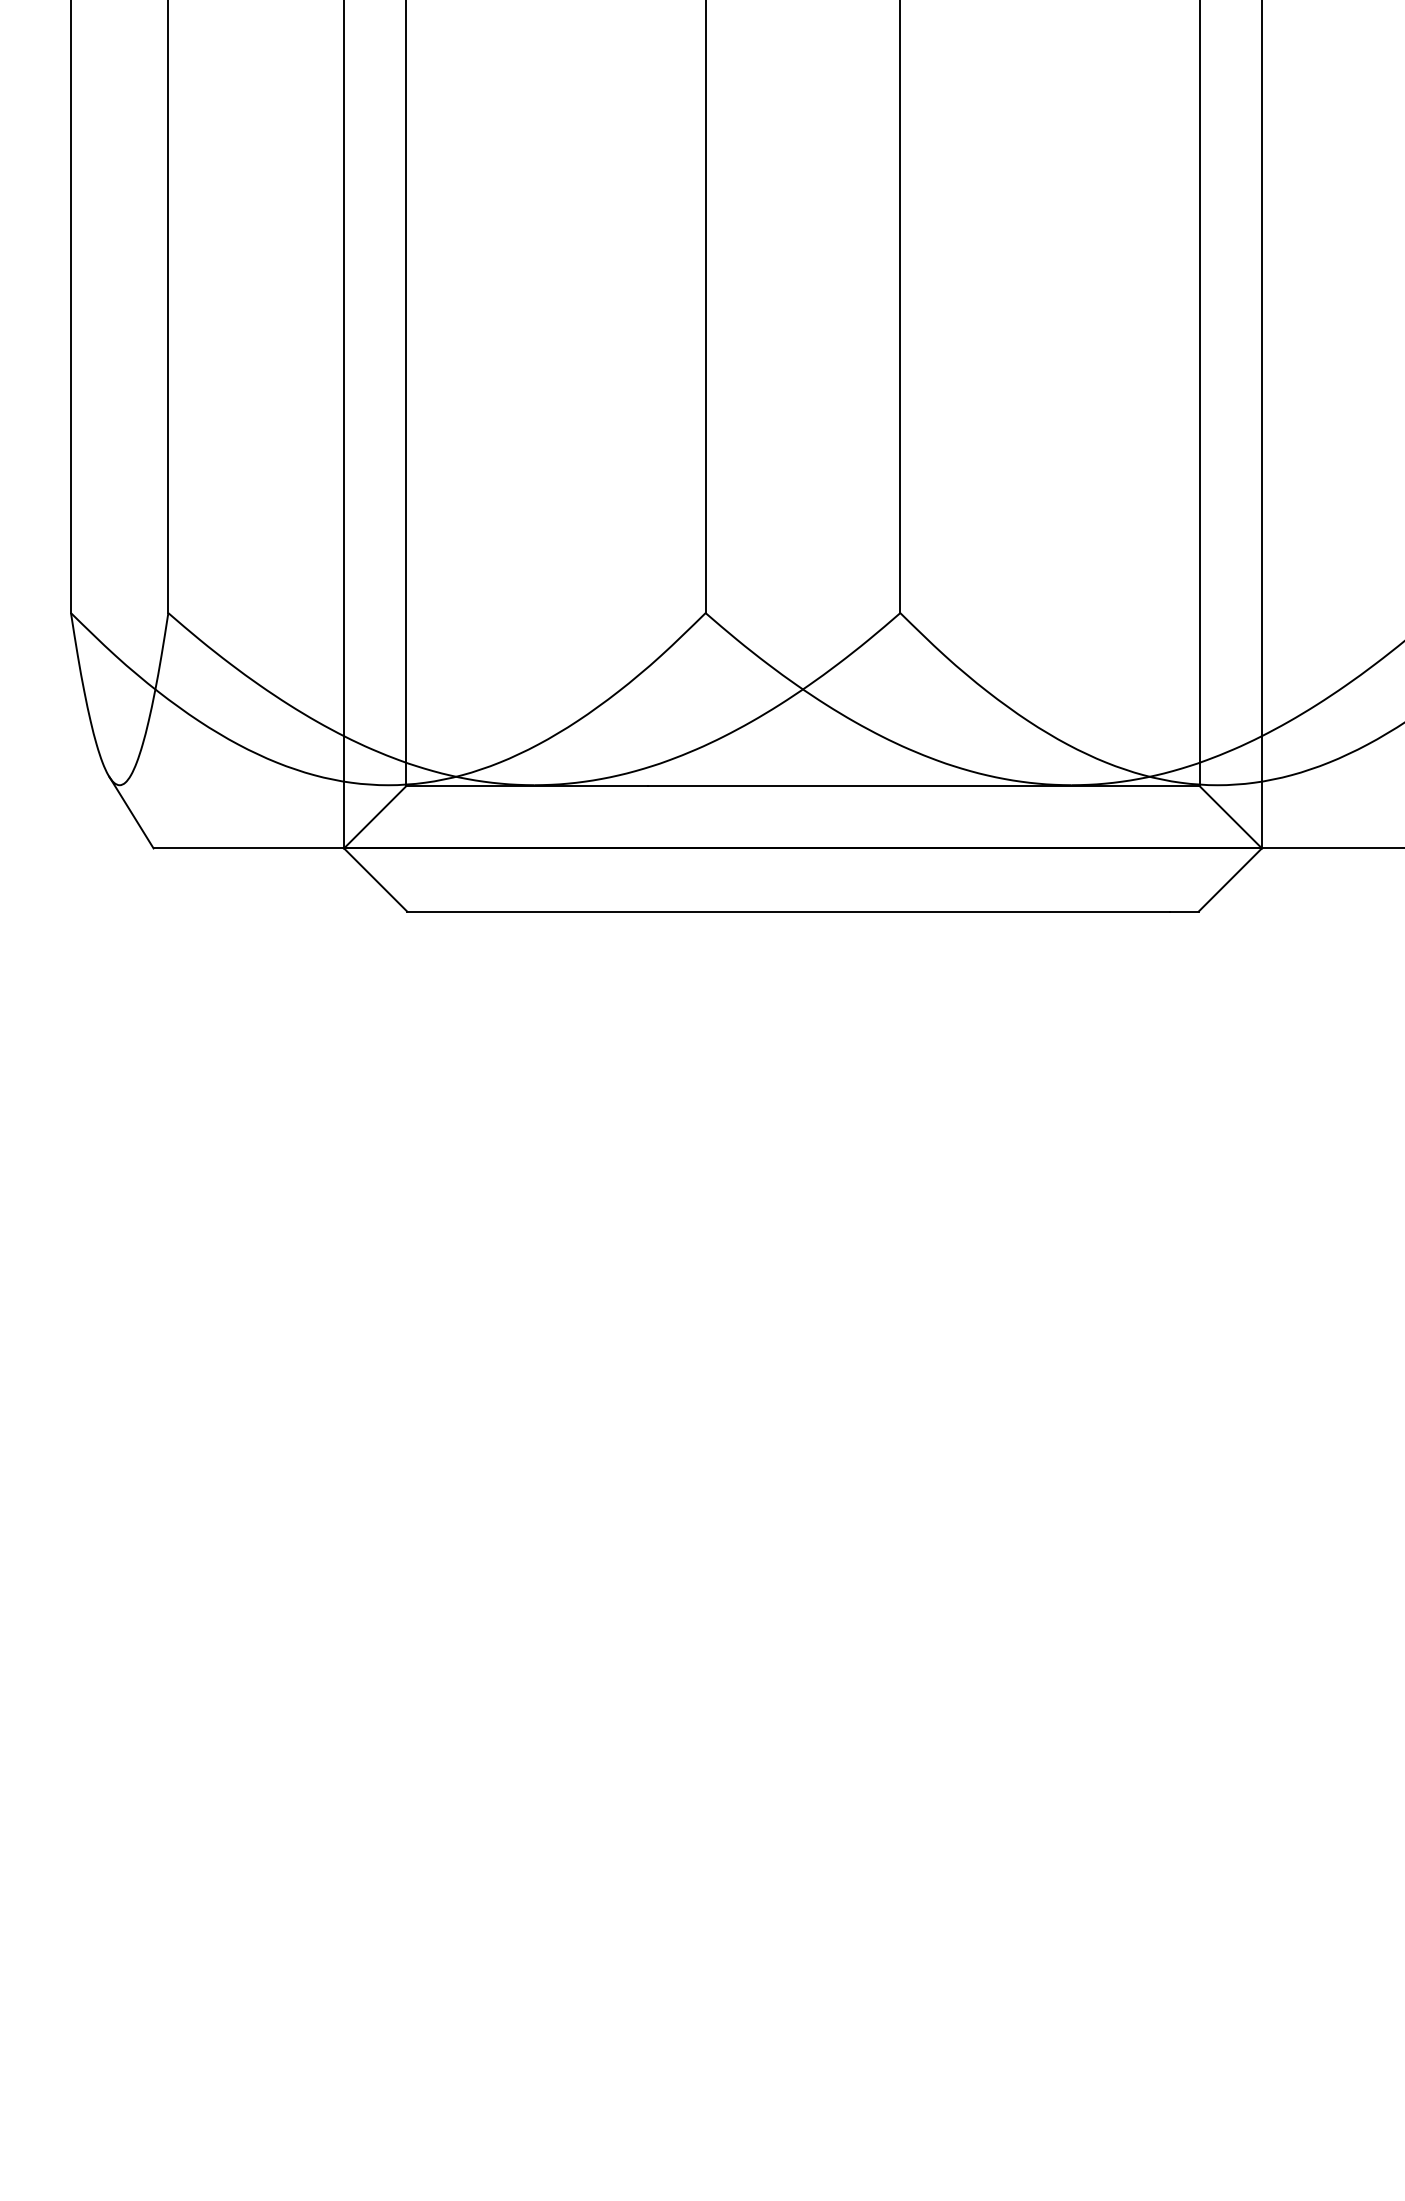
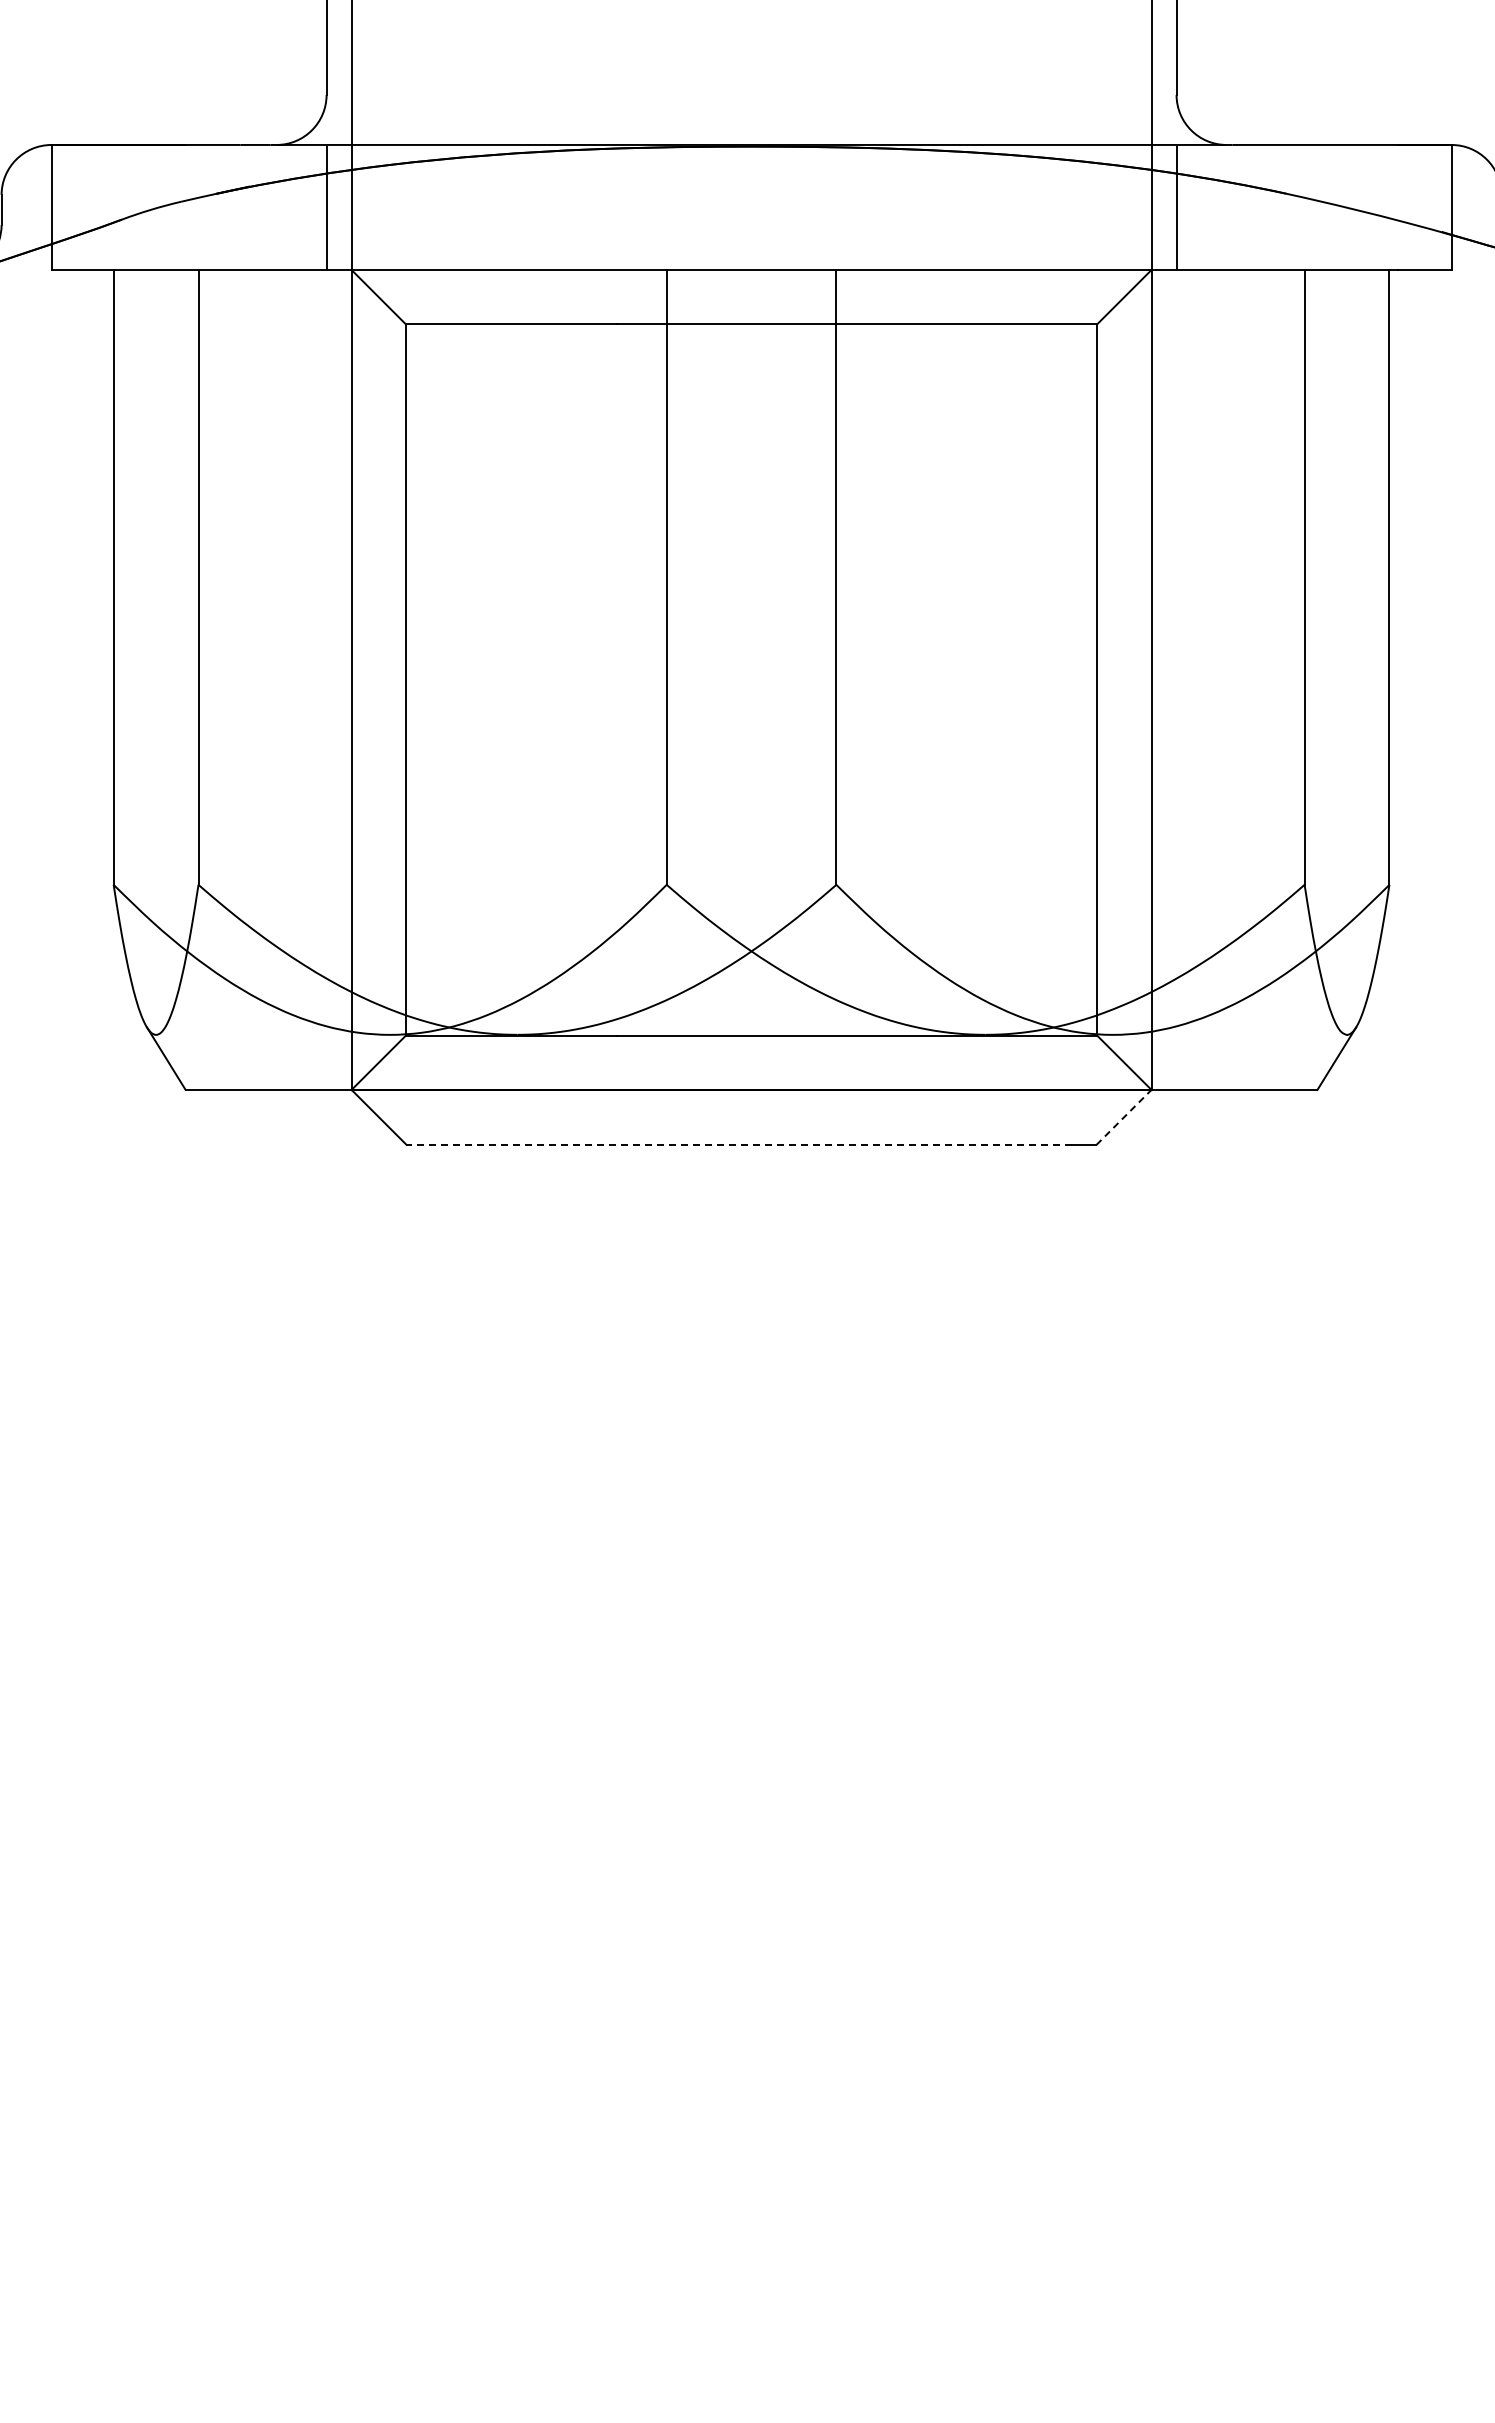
line: (1229, 880) -> (1123, 1117), solid -> dashed
line: (789, 911) -> (739, 1144), solid -> dashed

